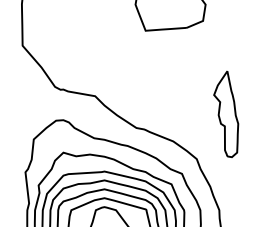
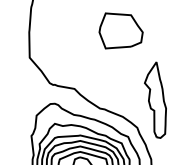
part: (226, 113) -> (155, 99), size x1.43

